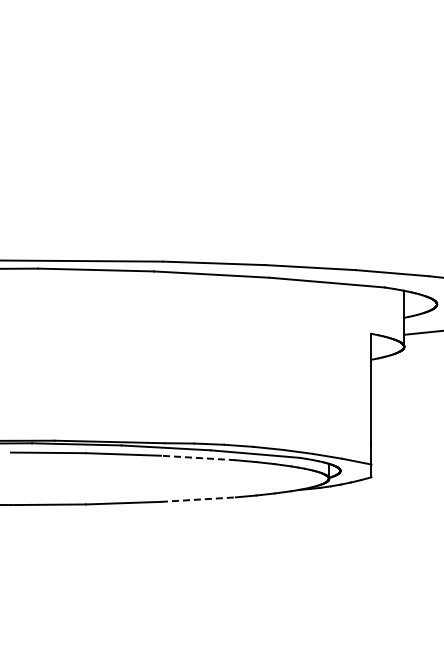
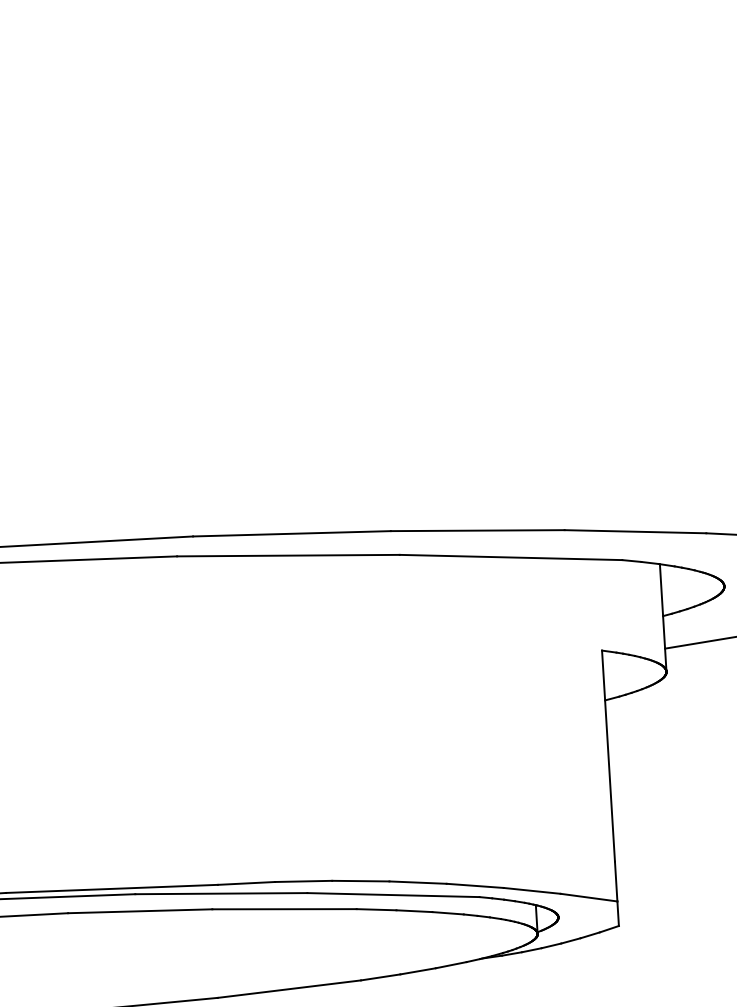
line: (198, 457) -> (284, 908), dashed -> solid
line: (198, 499) -> (289, 988), dashed -> solid

